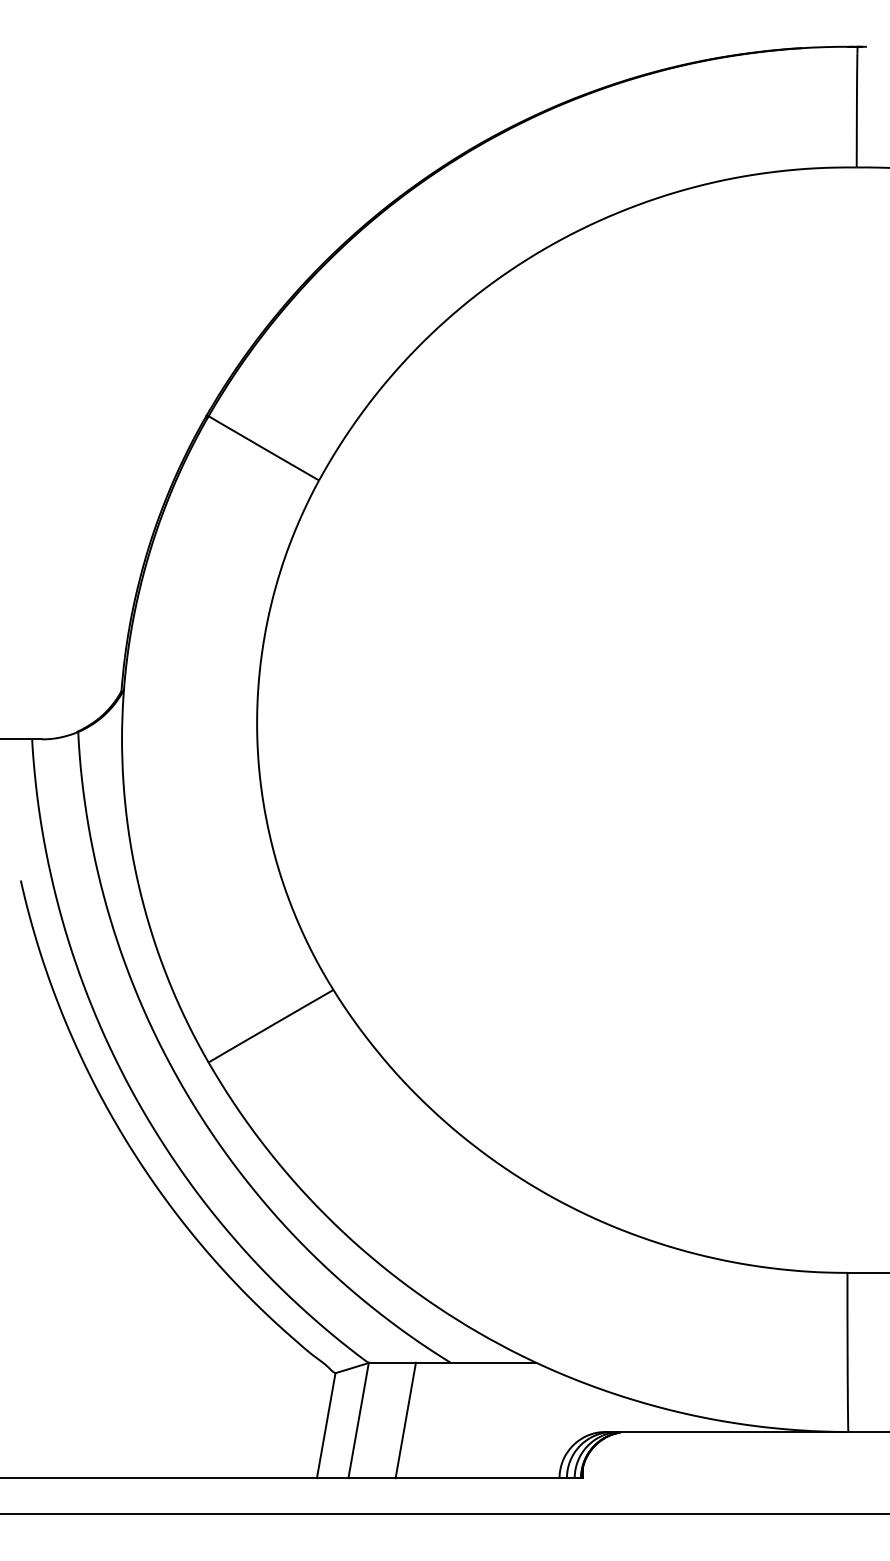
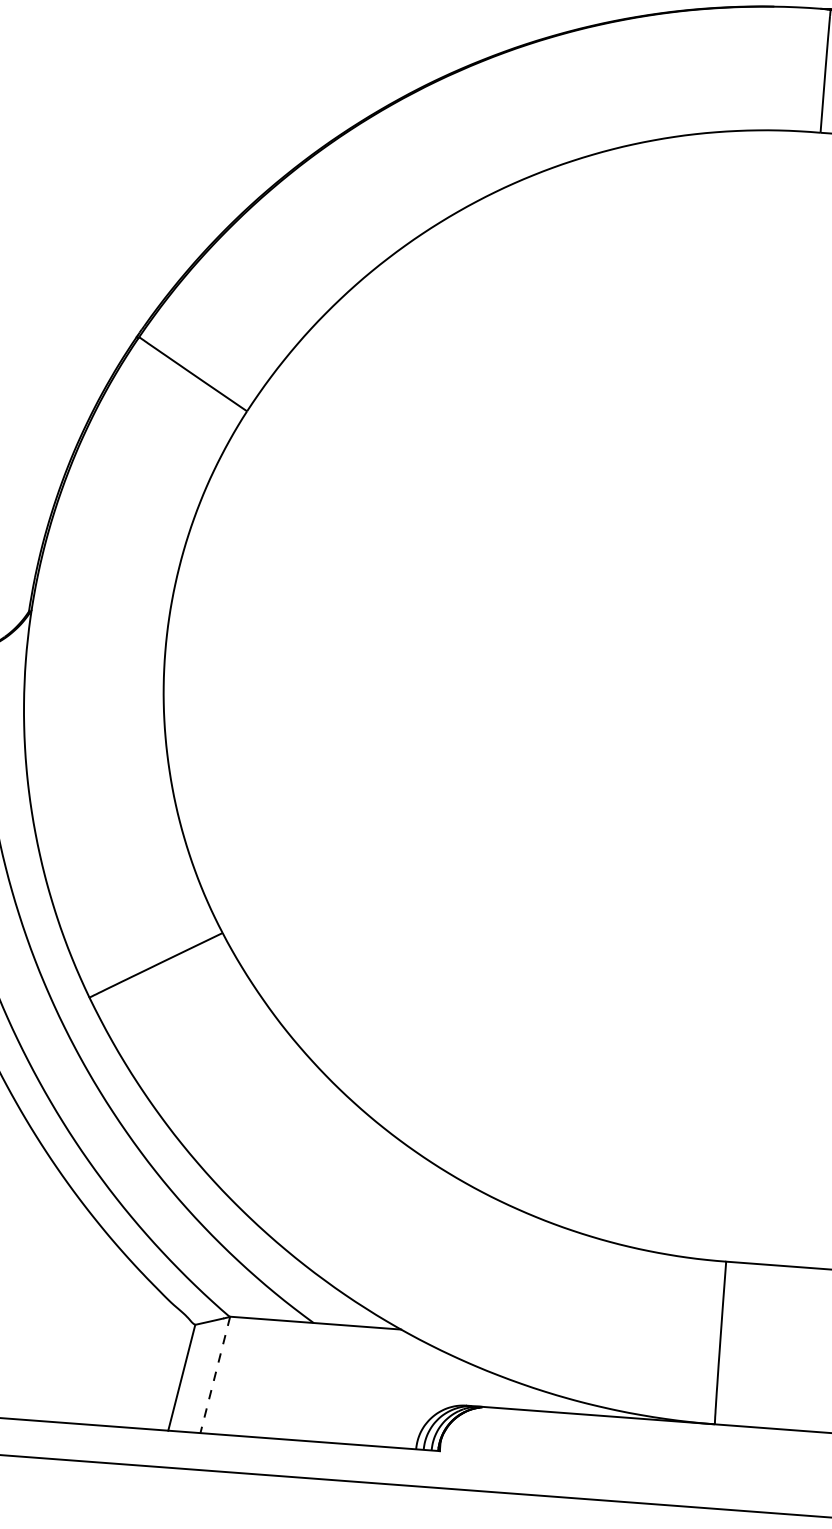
line: (358, 1420) -> (215, 1374), solid -> dashed
line: (405, 1420) -> (263, 1378), removed

